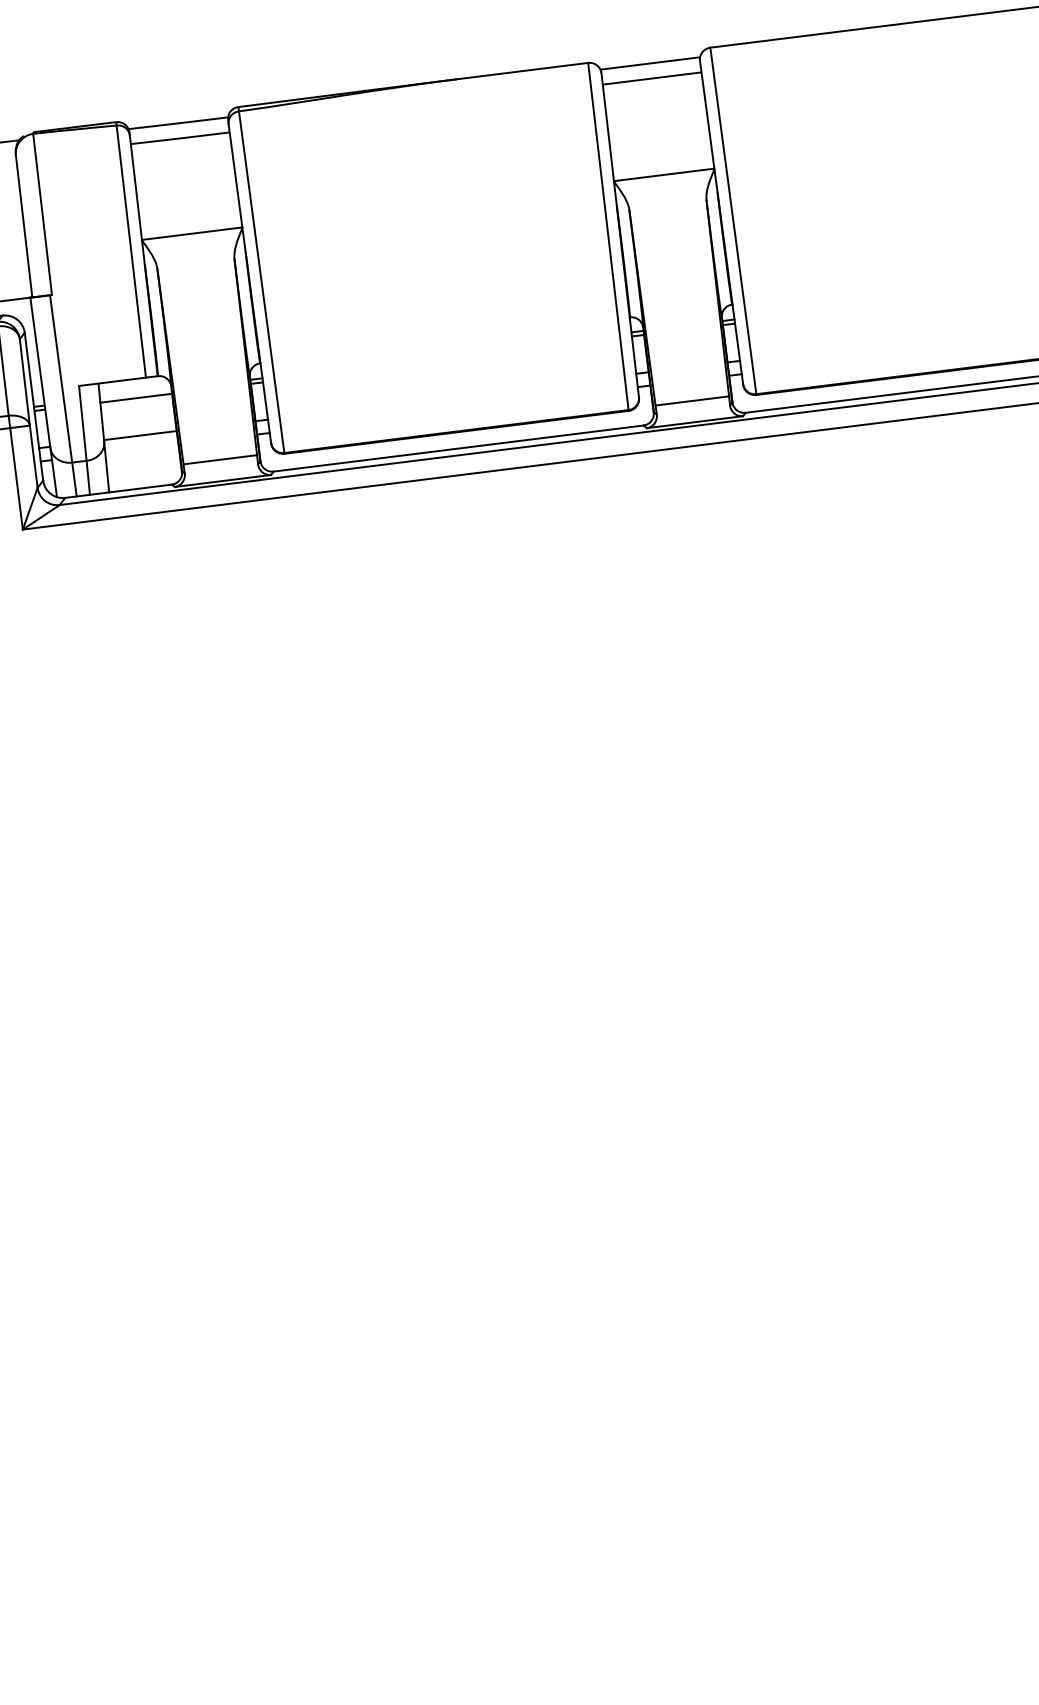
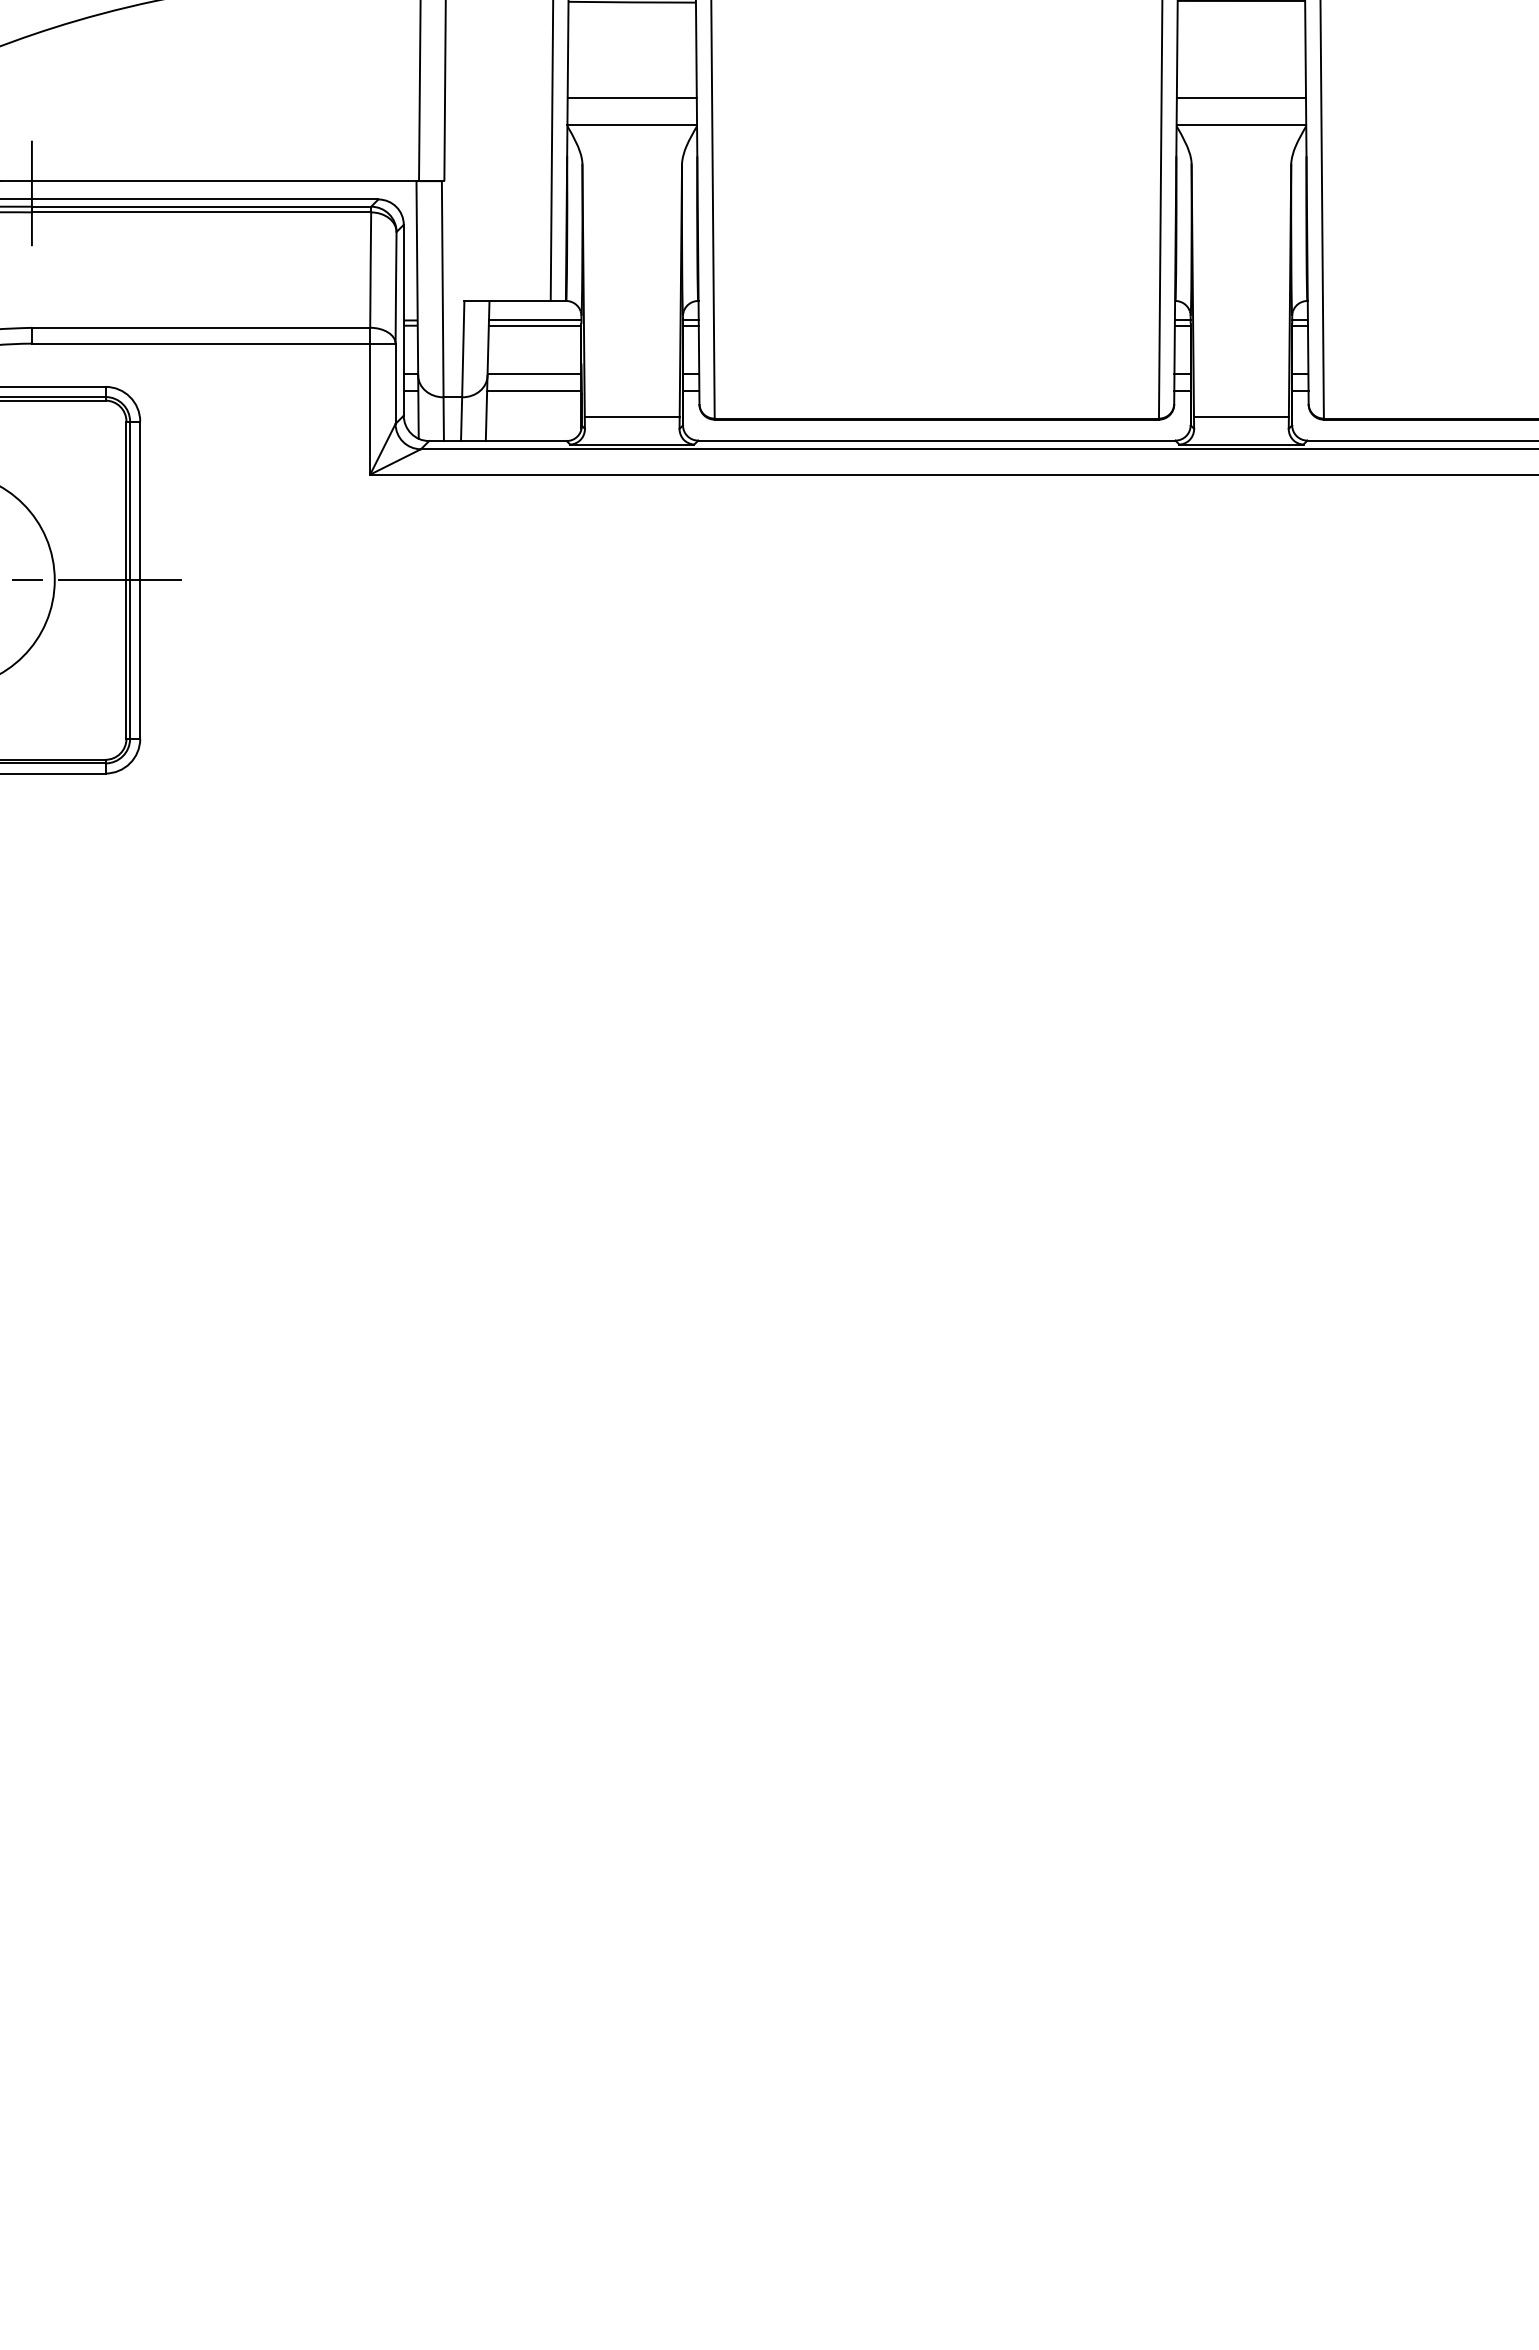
line: (661, 153) -> (1241, 97), added
line: (188, 212) -> (631, 97), added
line: (135, 394) -> (534, 320), added
line: (142, 448) -> (534, 390), added

